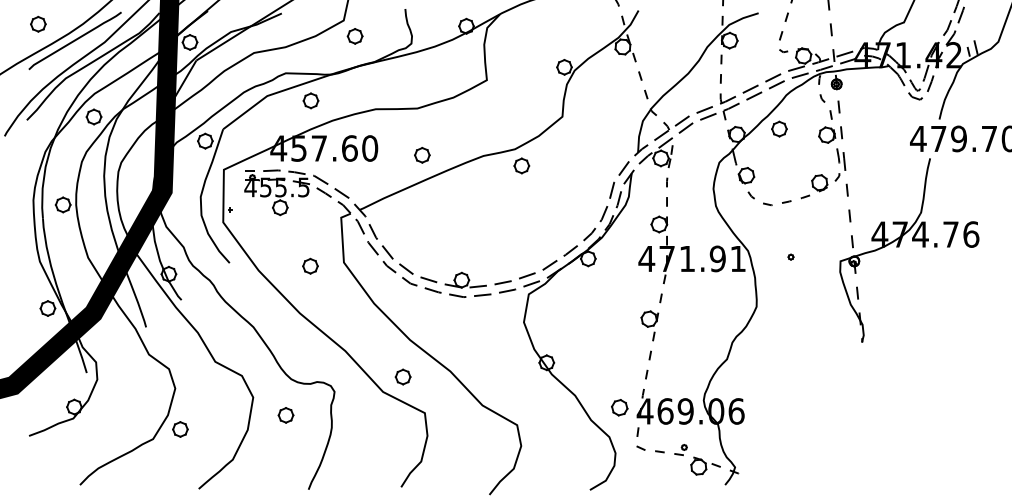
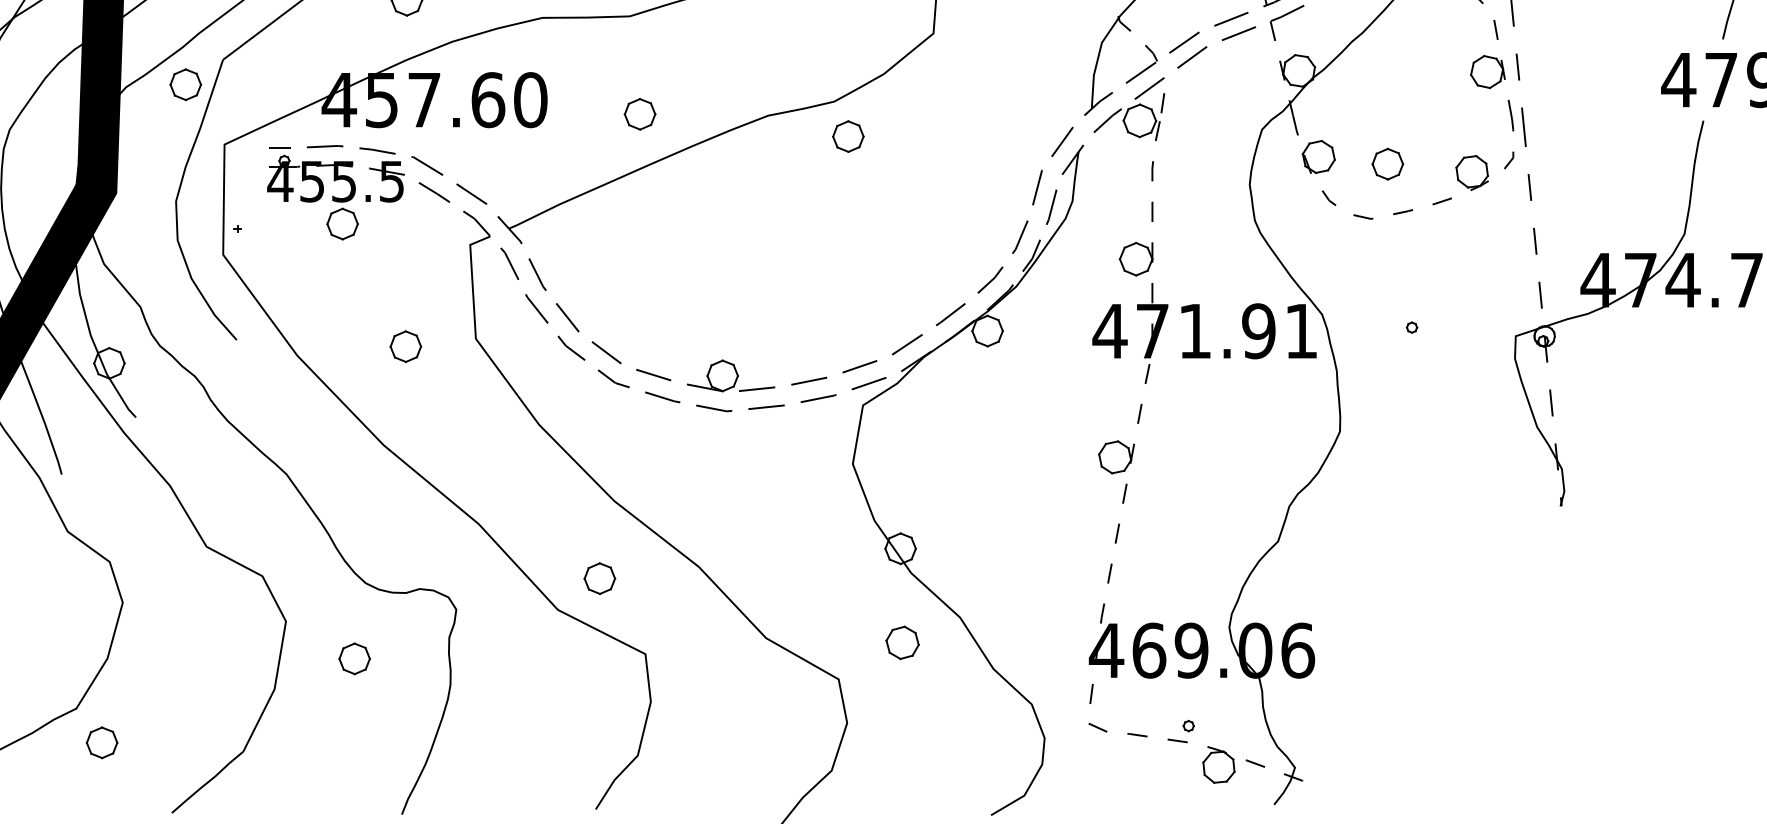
part: (779, 128) -> (1387, 162), moved
part: (619, 407) -> (902, 642), moved
part: (180, 429) -> (102, 742), moved

